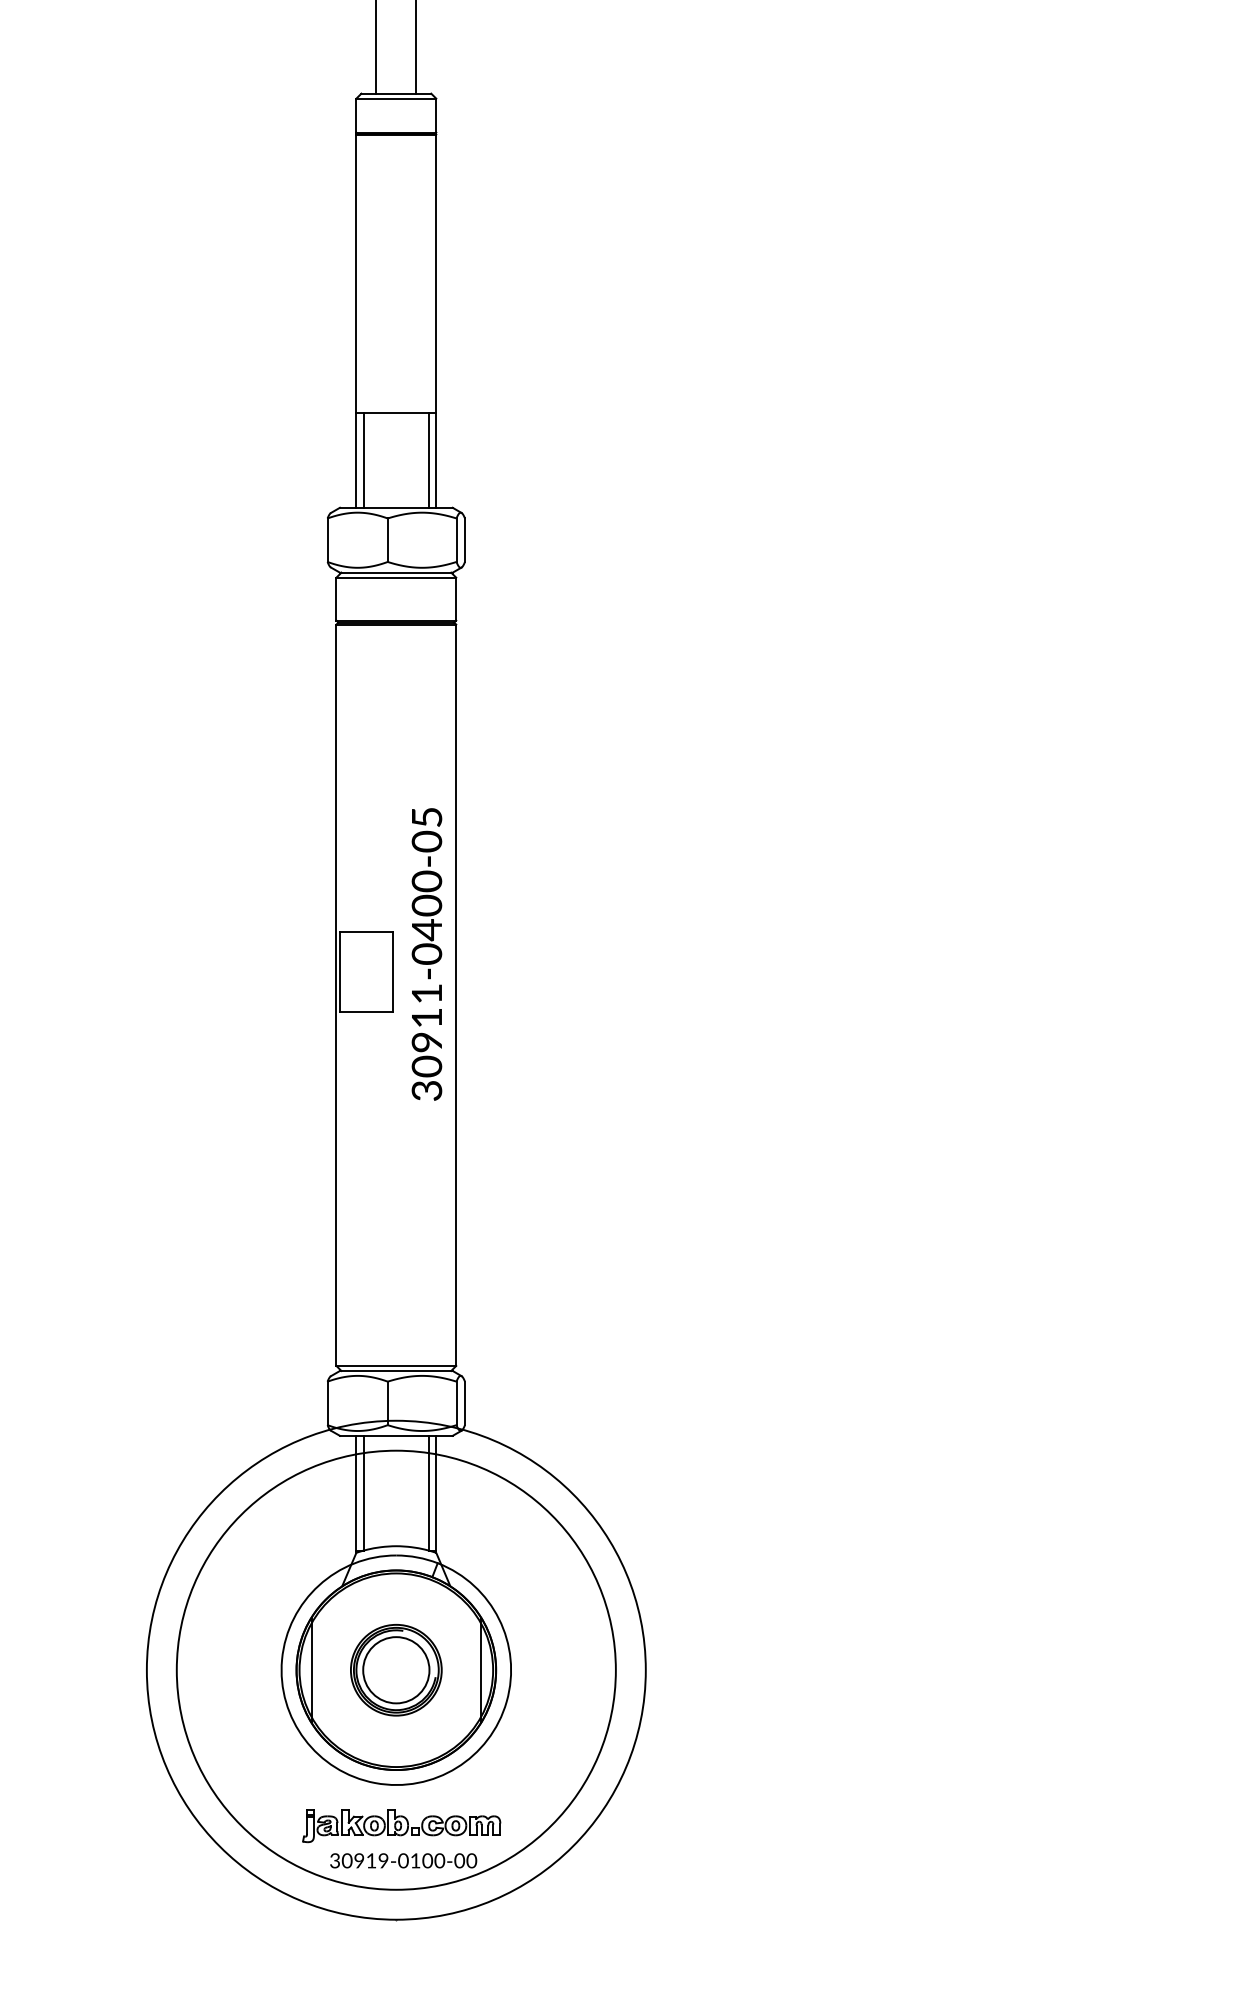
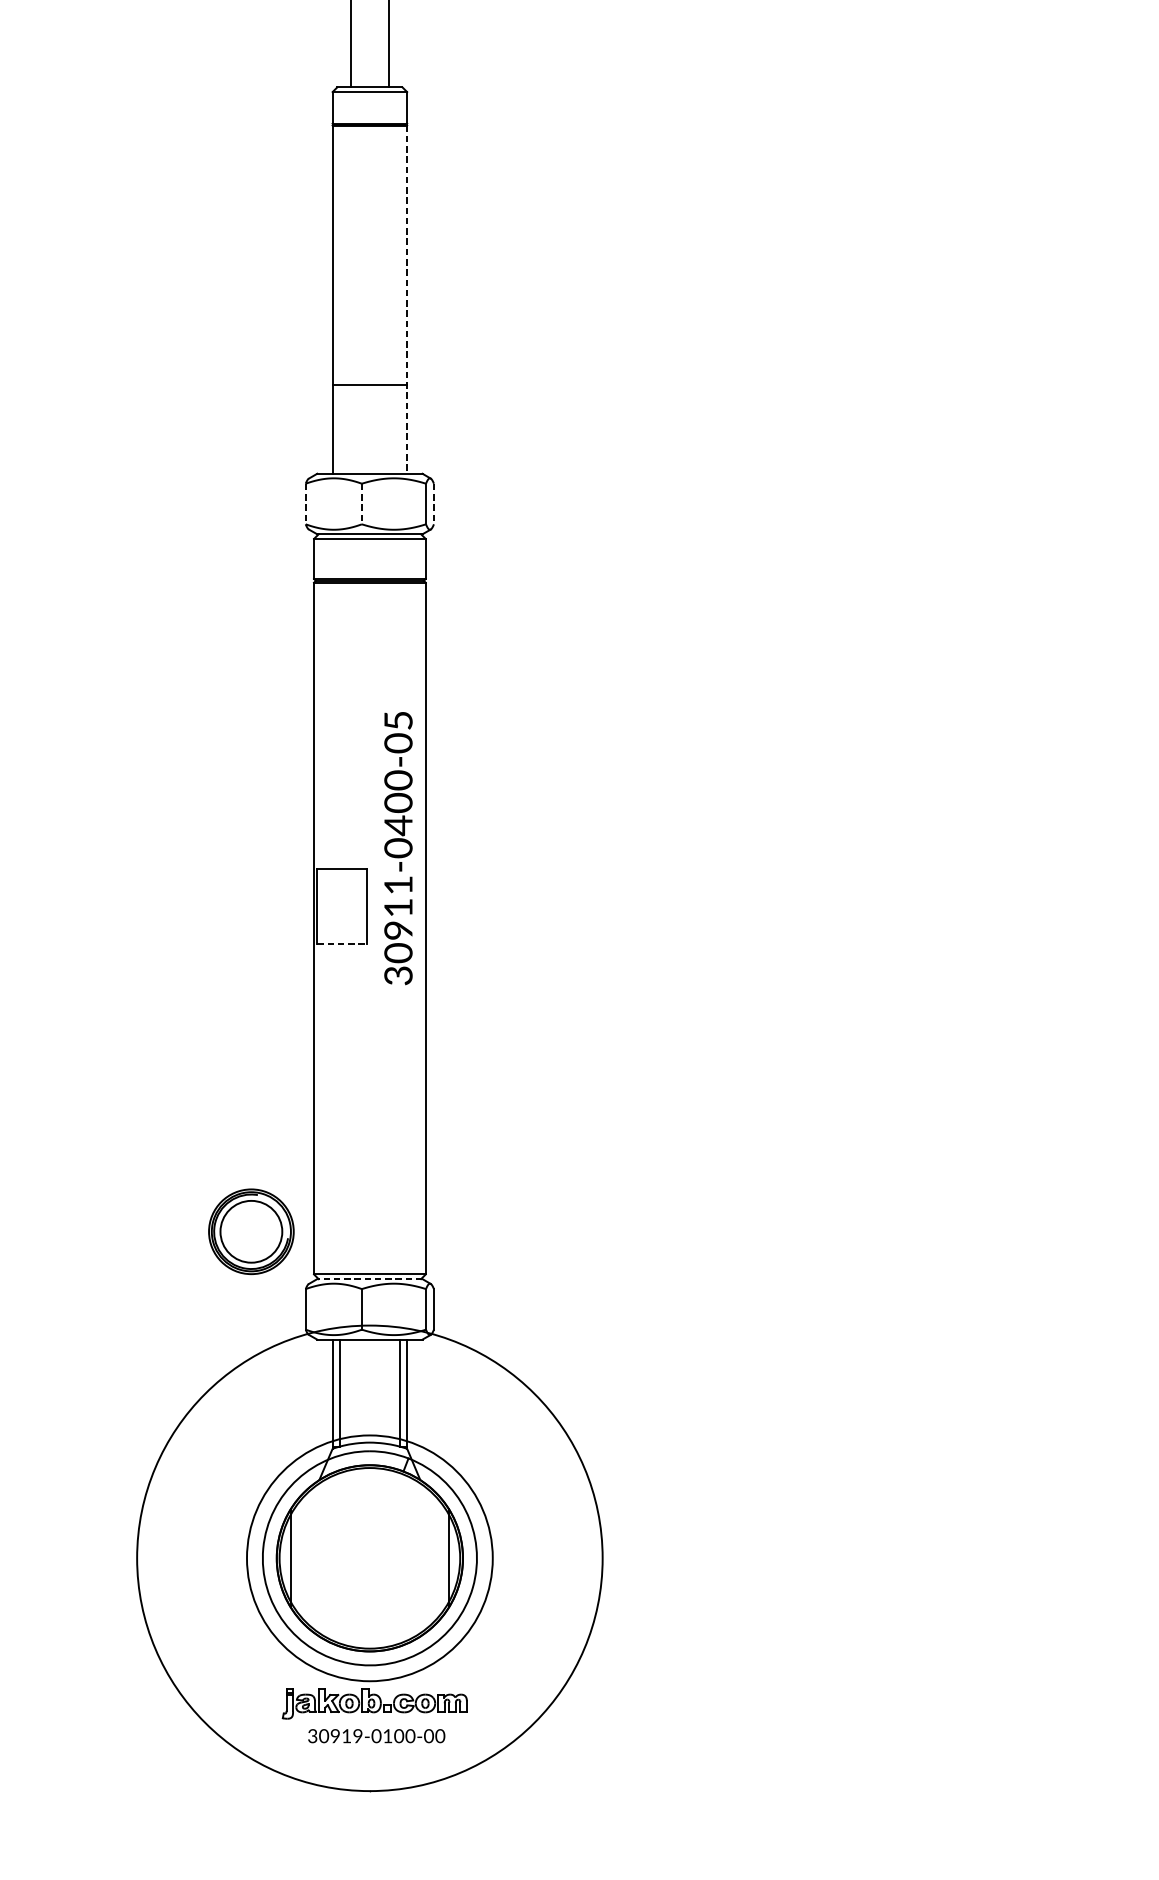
line: (436, 321) -> (407, 299), solid -> dashed
line: (363, 459) -> (339, 428), removed
line: (428, 459) -> (399, 428), removed
line: (327, 540) -> (305, 504), solid -> dashed
line: (387, 540) -> (361, 504), solid -> dashed
line: (465, 540) -> (434, 504), solid -> dashed
text: (426, 954) -> (398, 848), moved
line: (366, 1011) -> (342, 943), solid -> dashed
line: (395, 1370) -> (369, 1278), solid -> dashed
circle: (395, 1669) -> (369, 1557), size x0.6
part: (396, 1670) -> (251, 1232), moved

